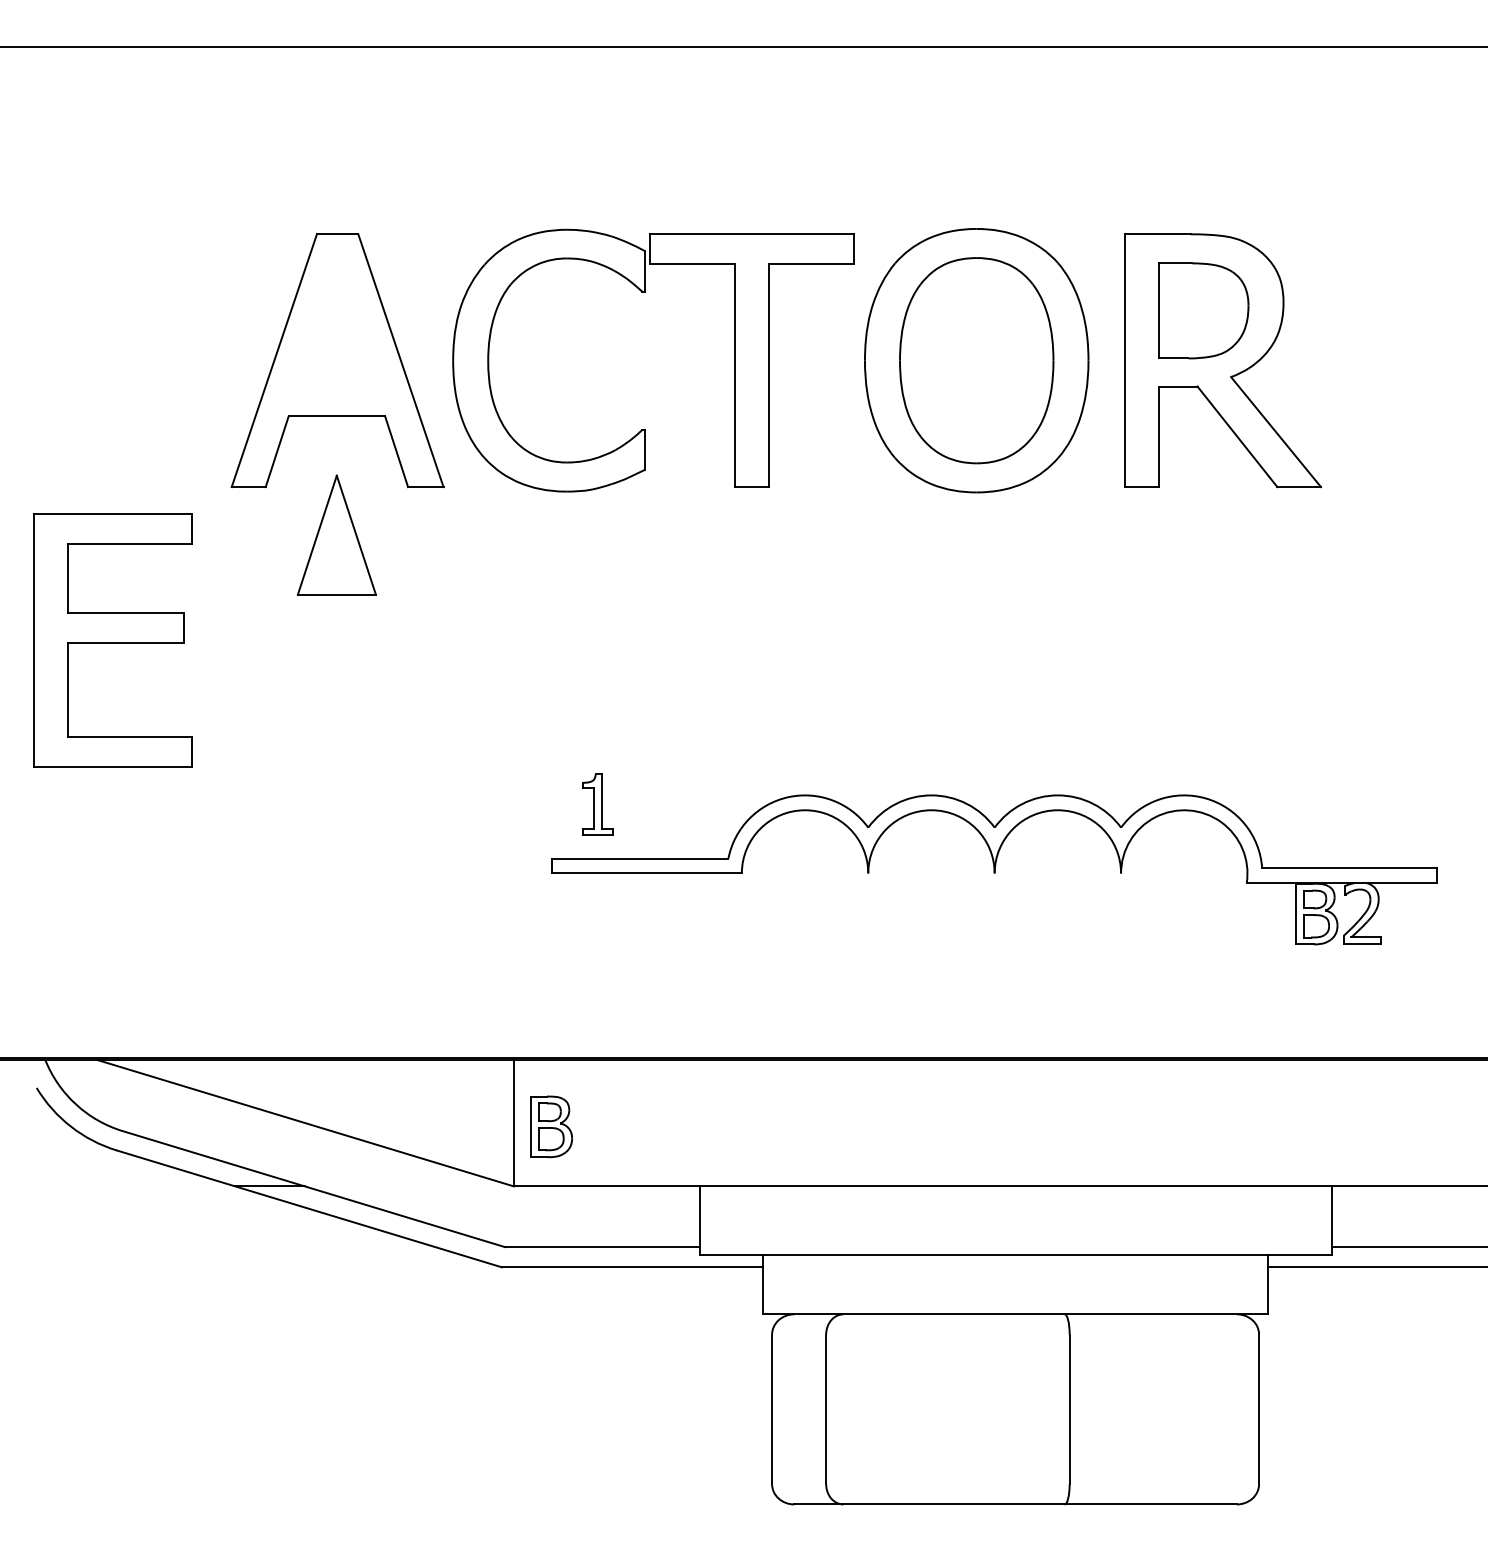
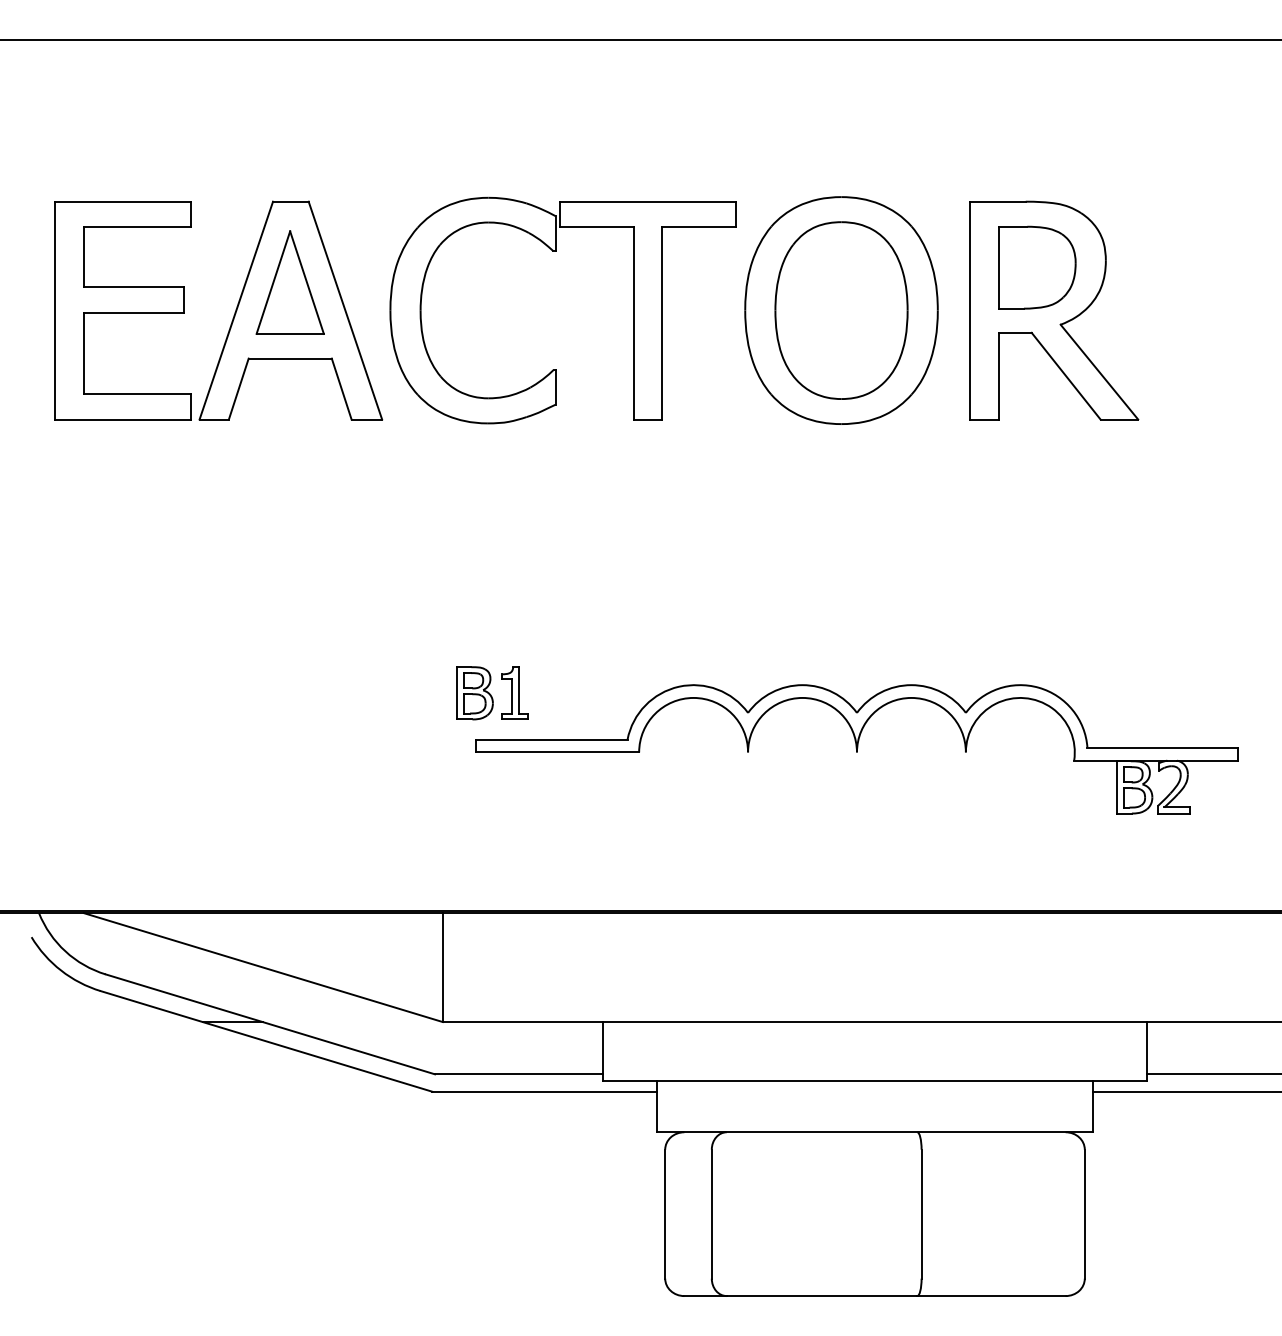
part: (336, 534) -> (289, 282), moved
part: (112, 640) -> (122, 310), moved
part: (551, 1126) -> (475, 692), moved

